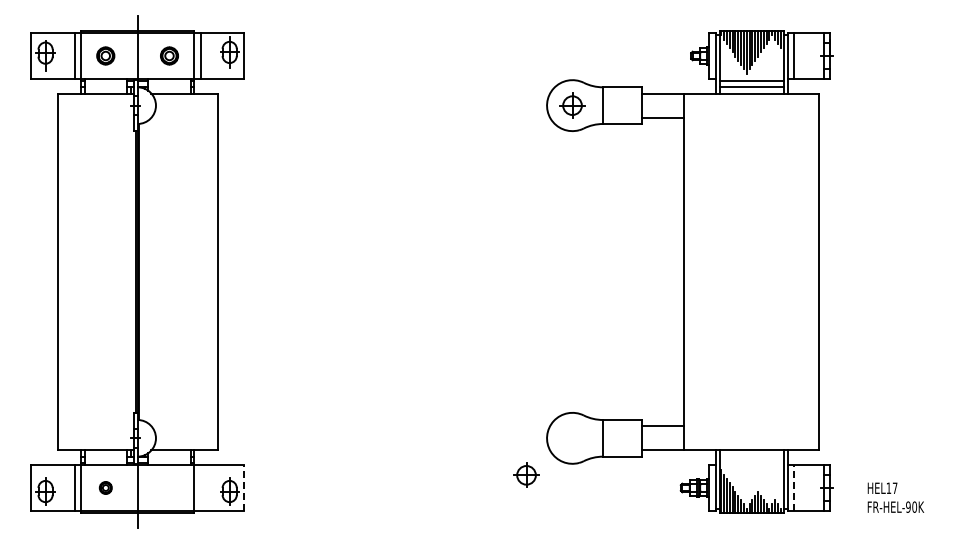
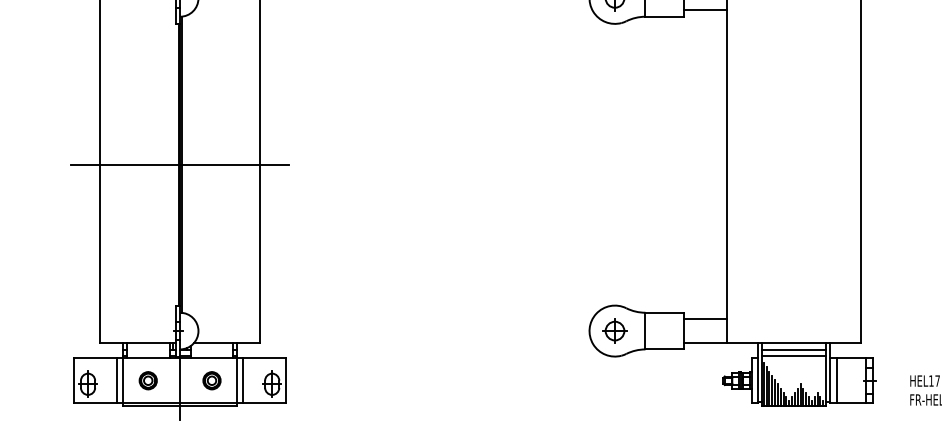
line: (137, 272) -> (179, 165), added
line: (751, 456) -> (793, 349), added
line: (751, 463) -> (793, 356), added
part: (526, 474) -> (614, 330), moved
part: (105, 487) -> (147, 380), size x1.43
part: (169, 487) -> (211, 380), added
line: (200, 487) -> (242, 380), added
line: (243, 487) -> (285, 380), dashed -> solid
line: (794, 487) -> (836, 380), dashed -> solid

